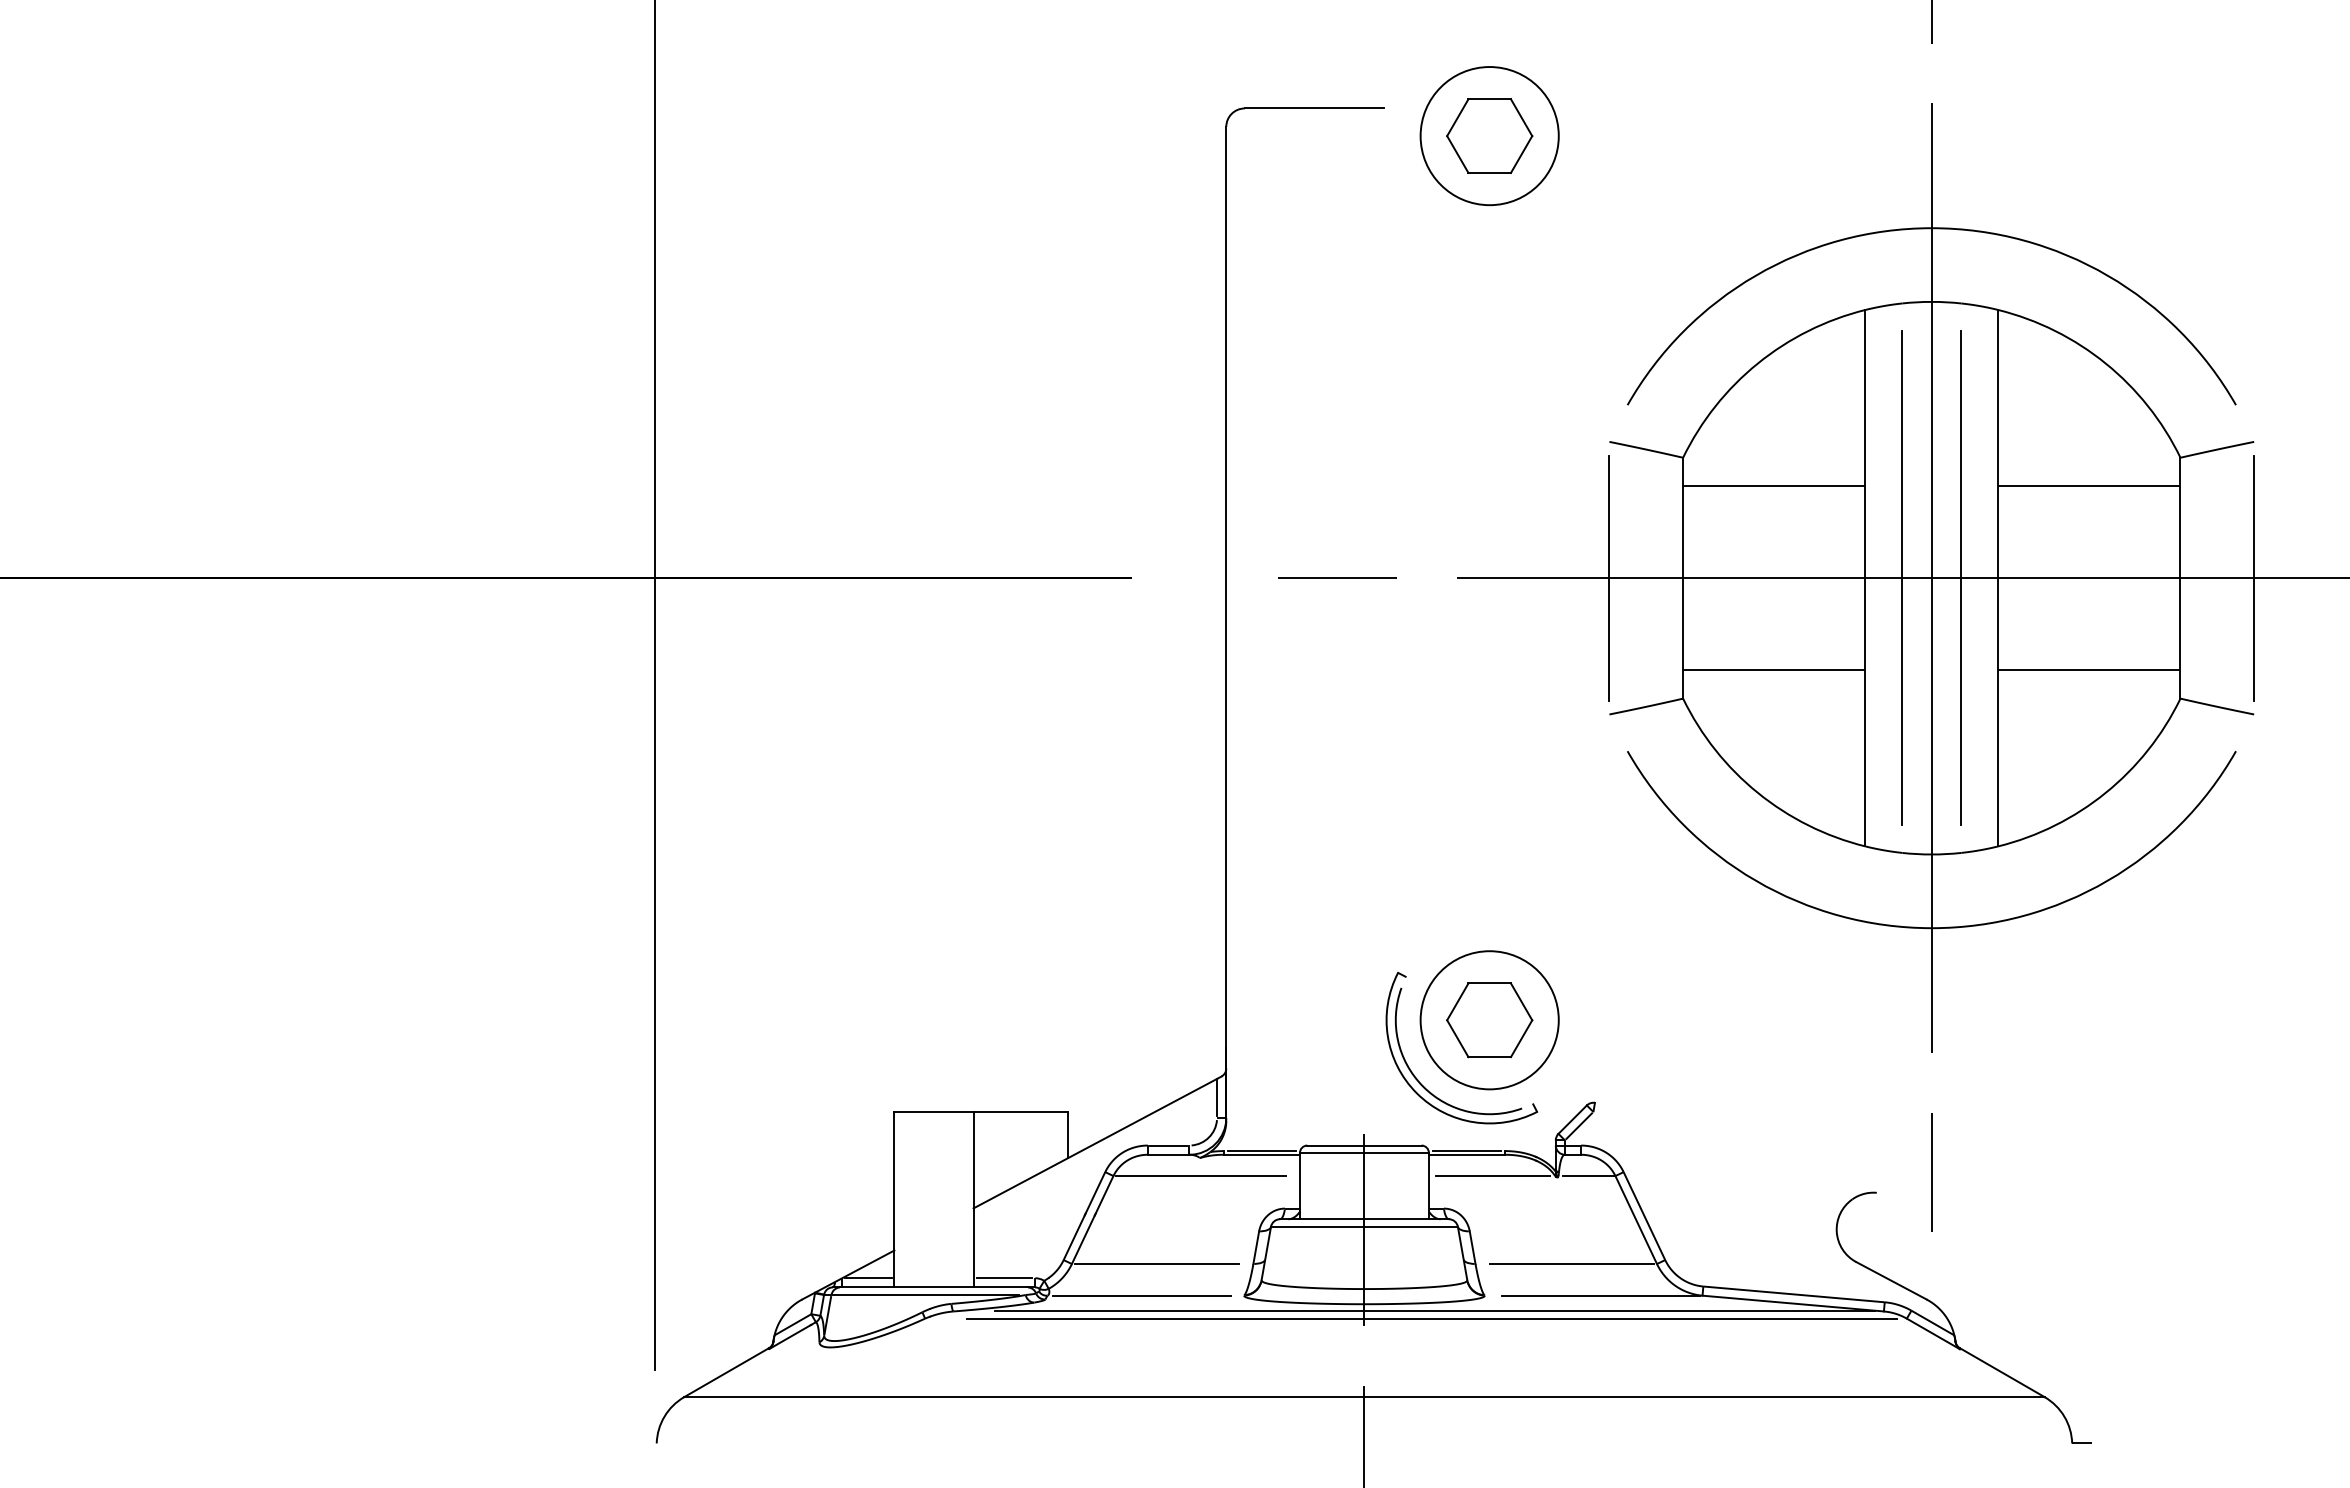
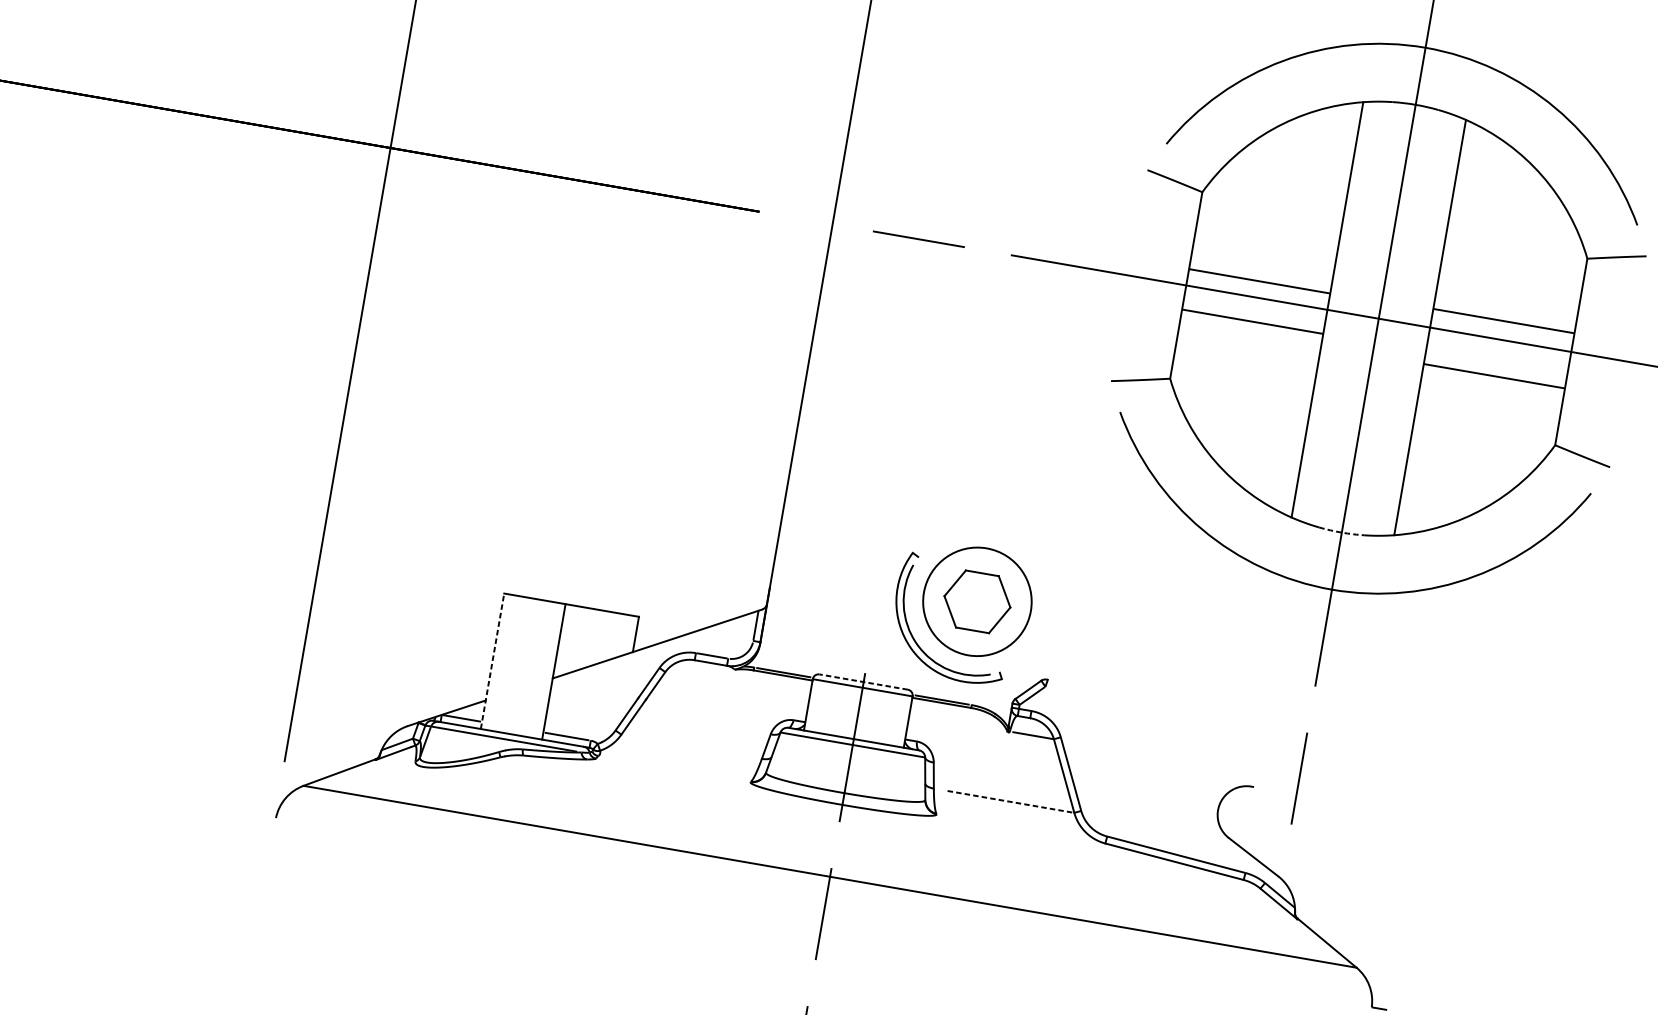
line: (1774, 486) -> (1259, 281), moved
line: (2089, 486) -> (1504, 321), moved
line: (1609, 577) -> (1129, 275), removed
line: (1902, 577) -> (1356, 314), removed
line: (1961, 577) -> (1401, 322), removed
line: (2254, 577) -> (1628, 361), removed
line: (1774, 670) -> (1252, 321), moved
line: (2089, 670) -> (1494, 376), moved
arc: (1931, 854) -> (1341, 532), solid -> dashed
line: (1363, 1145) -> (862, 681), solid -> dashed
line: (1201, 1176) -> (733, 684), removed
line: (1493, 1176) -> (959, 723), removed
line: (894, 1199) -> (492, 660), solid -> dashed
line: (1156, 1264) -> (686, 746), removed
line: (1571, 1264) -> (1008, 801), solid -> dashed
line: (1141, 1295) -> (671, 768), removed
line: (1600, 1295) -> (1026, 829), removed
line: (1434, 1311) -> (895, 819), removed
line: (1432, 1318) -> (893, 825), removed

